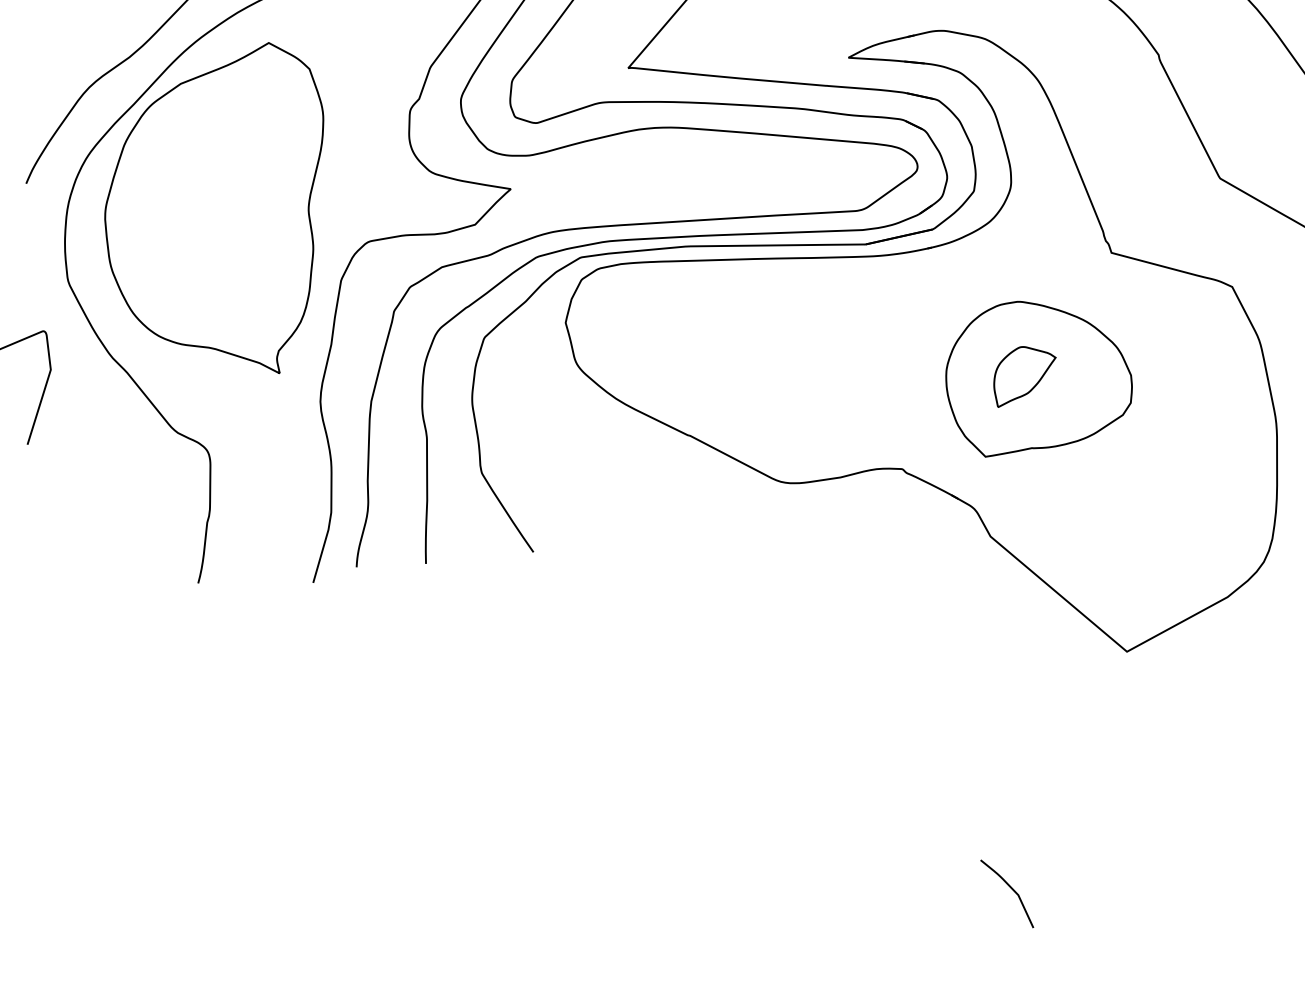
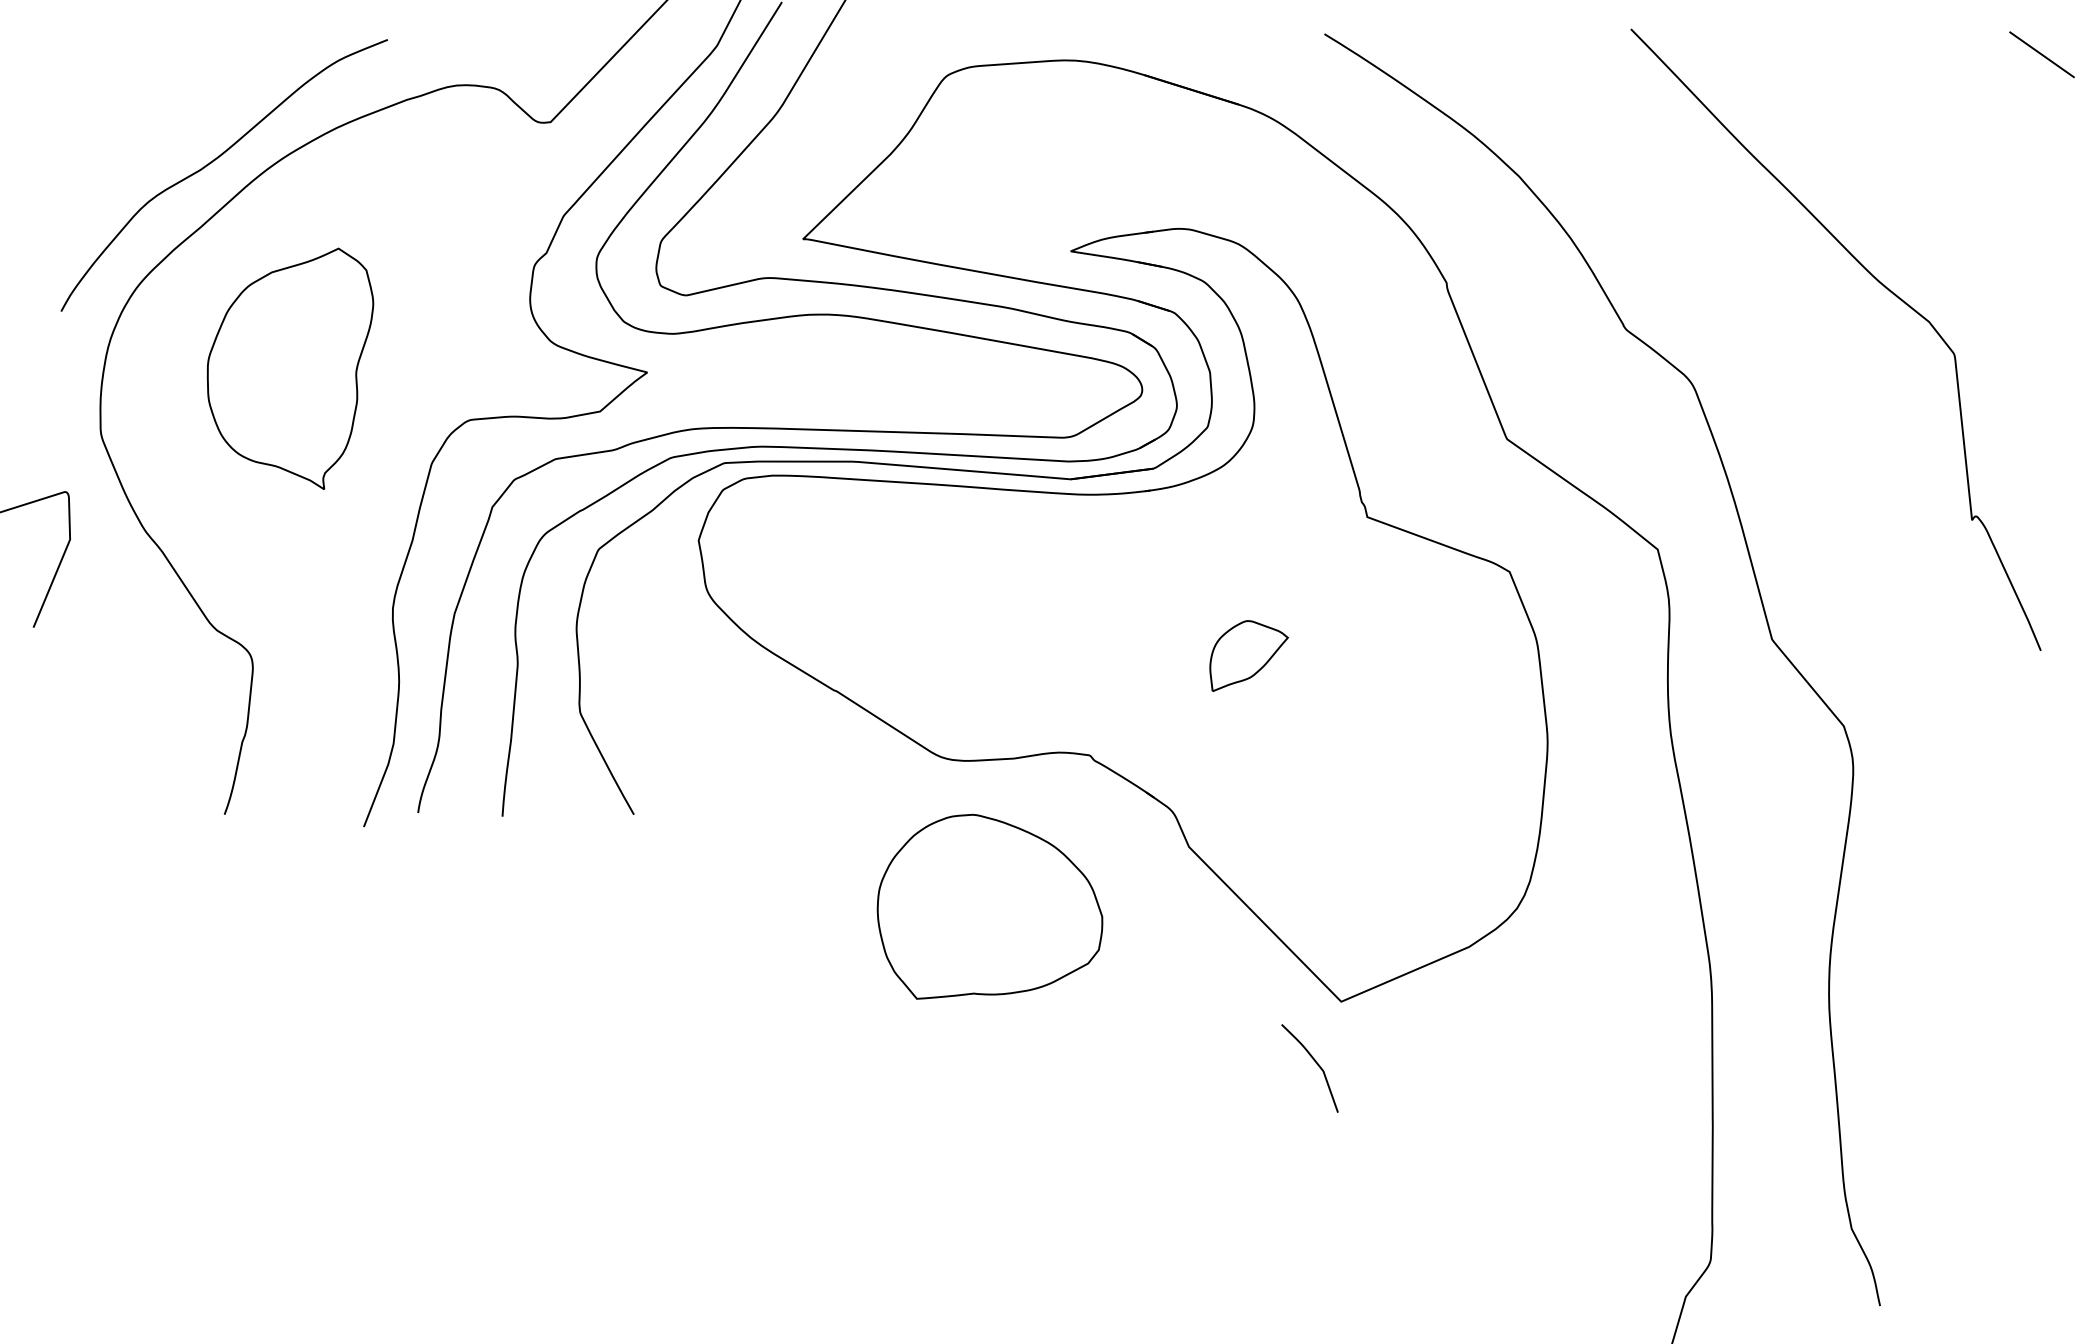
part: (218, 212) -> (290, 368), size x0.6
part: (1037, 375) -> (989, 906), moved
curve: (1012, 890) -> (1316, 1064), moved

